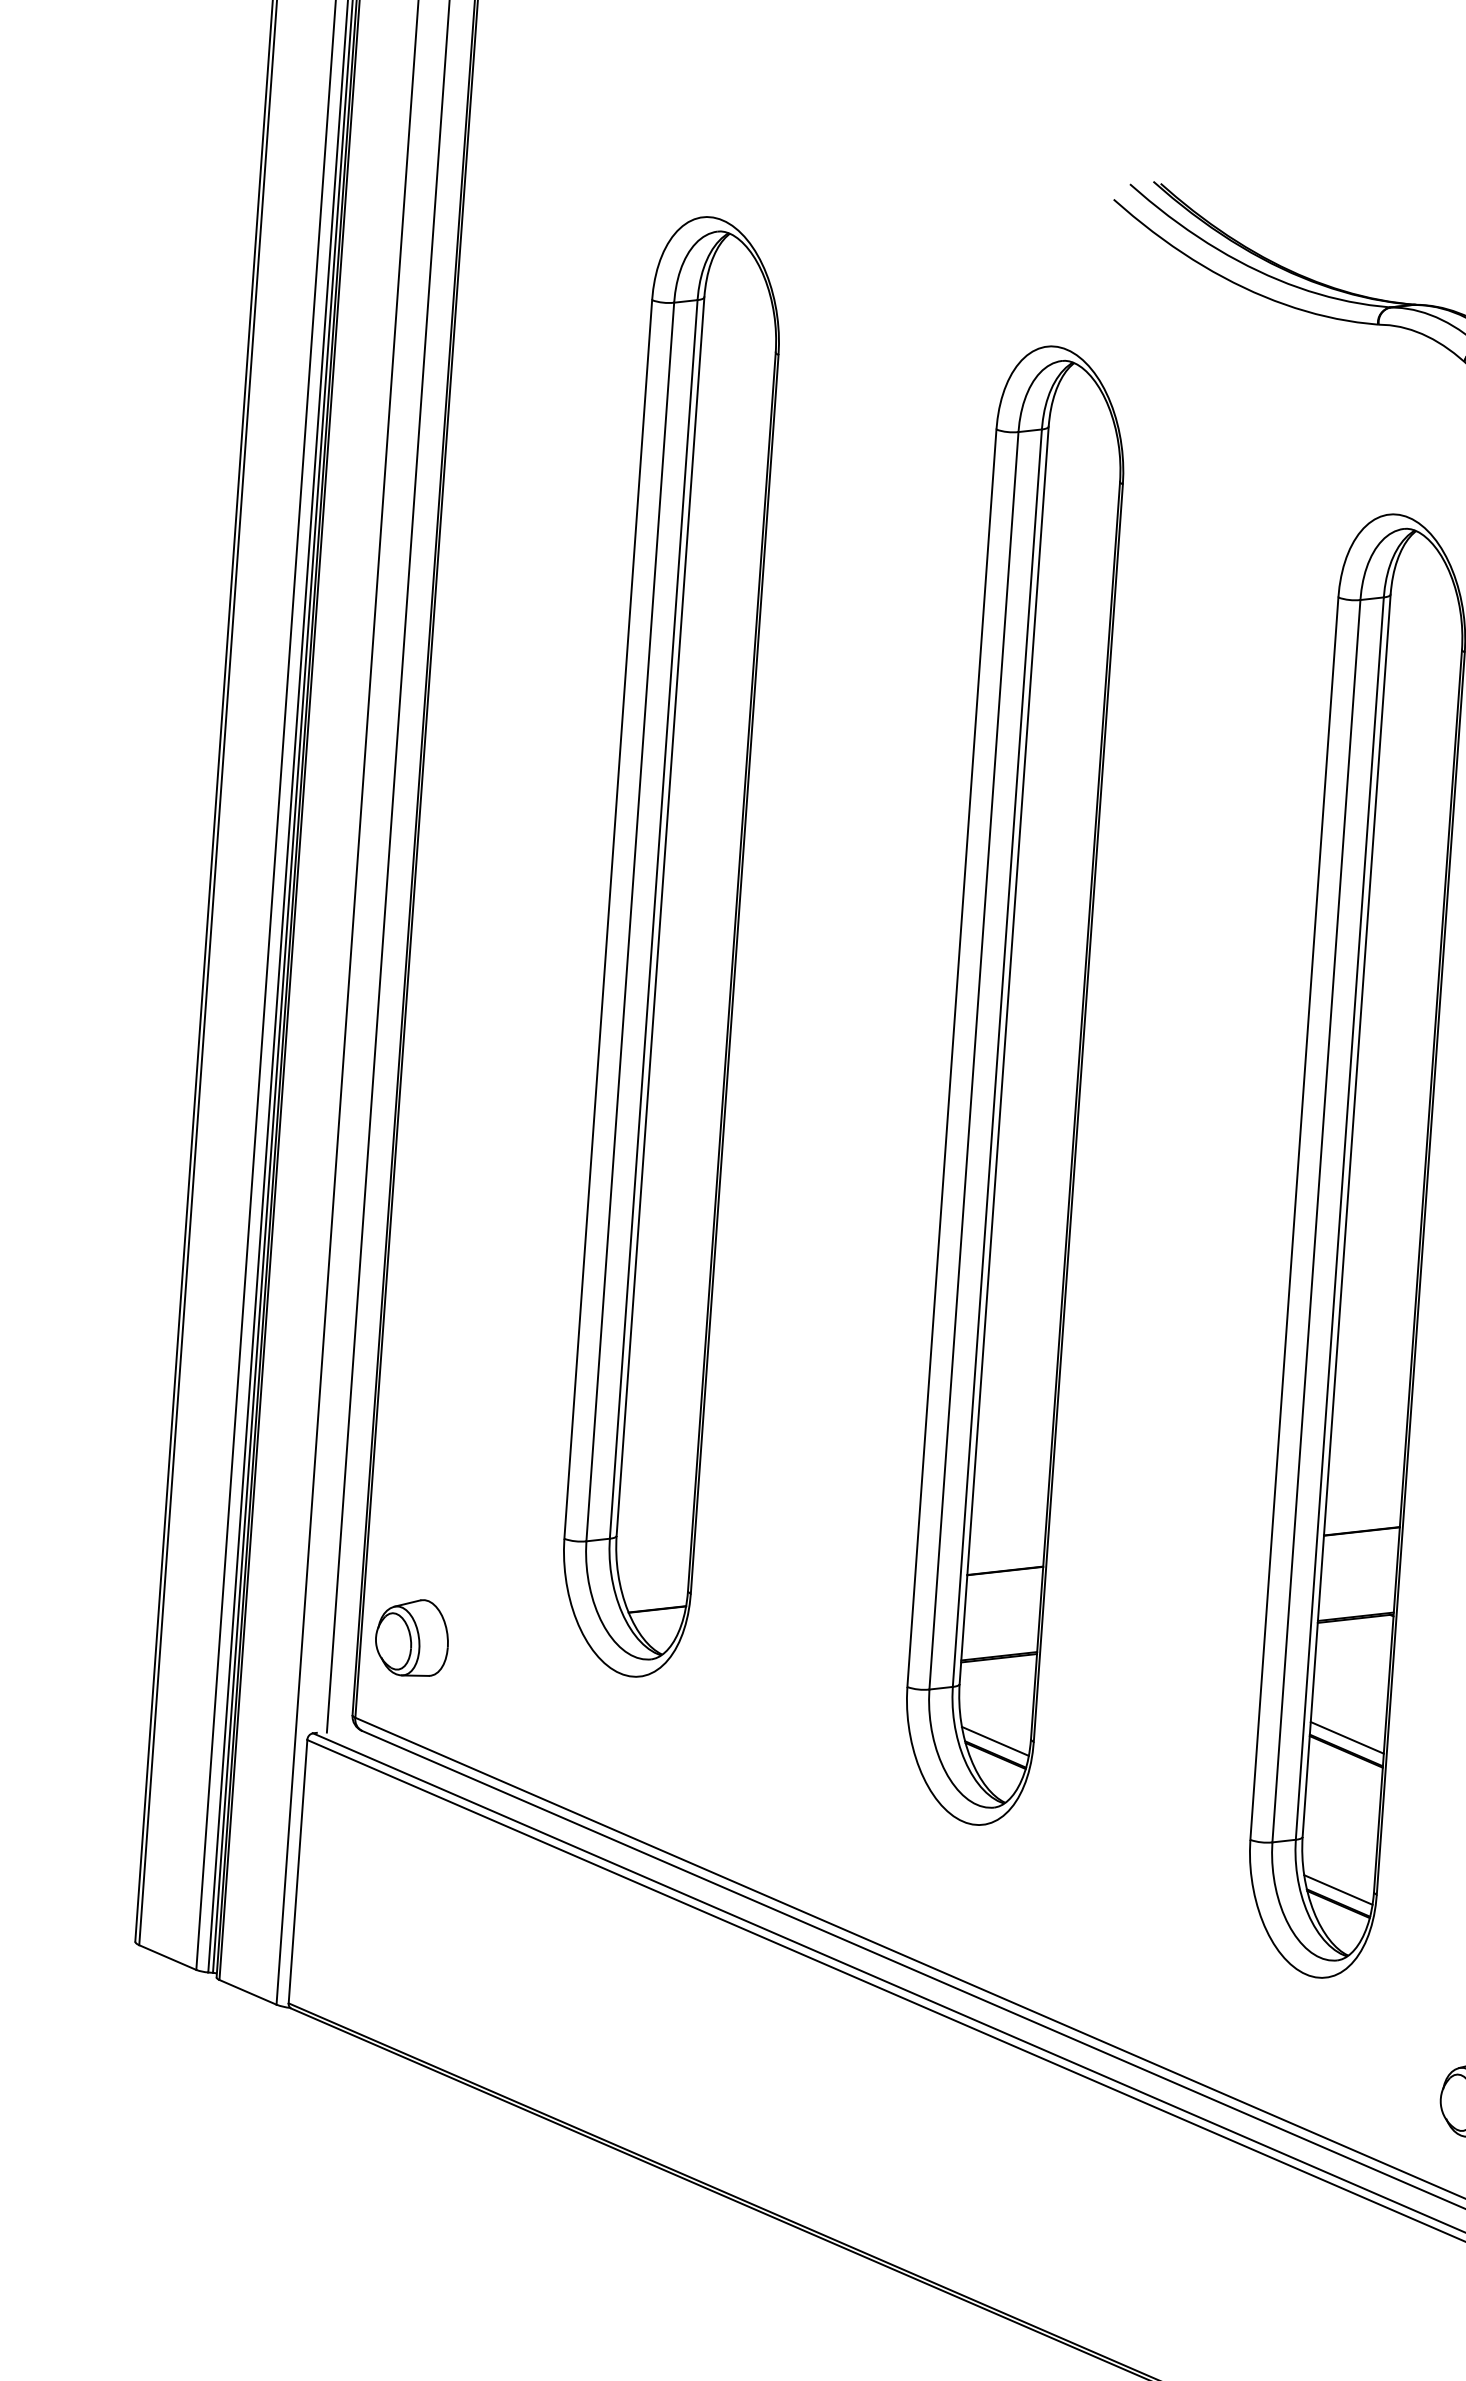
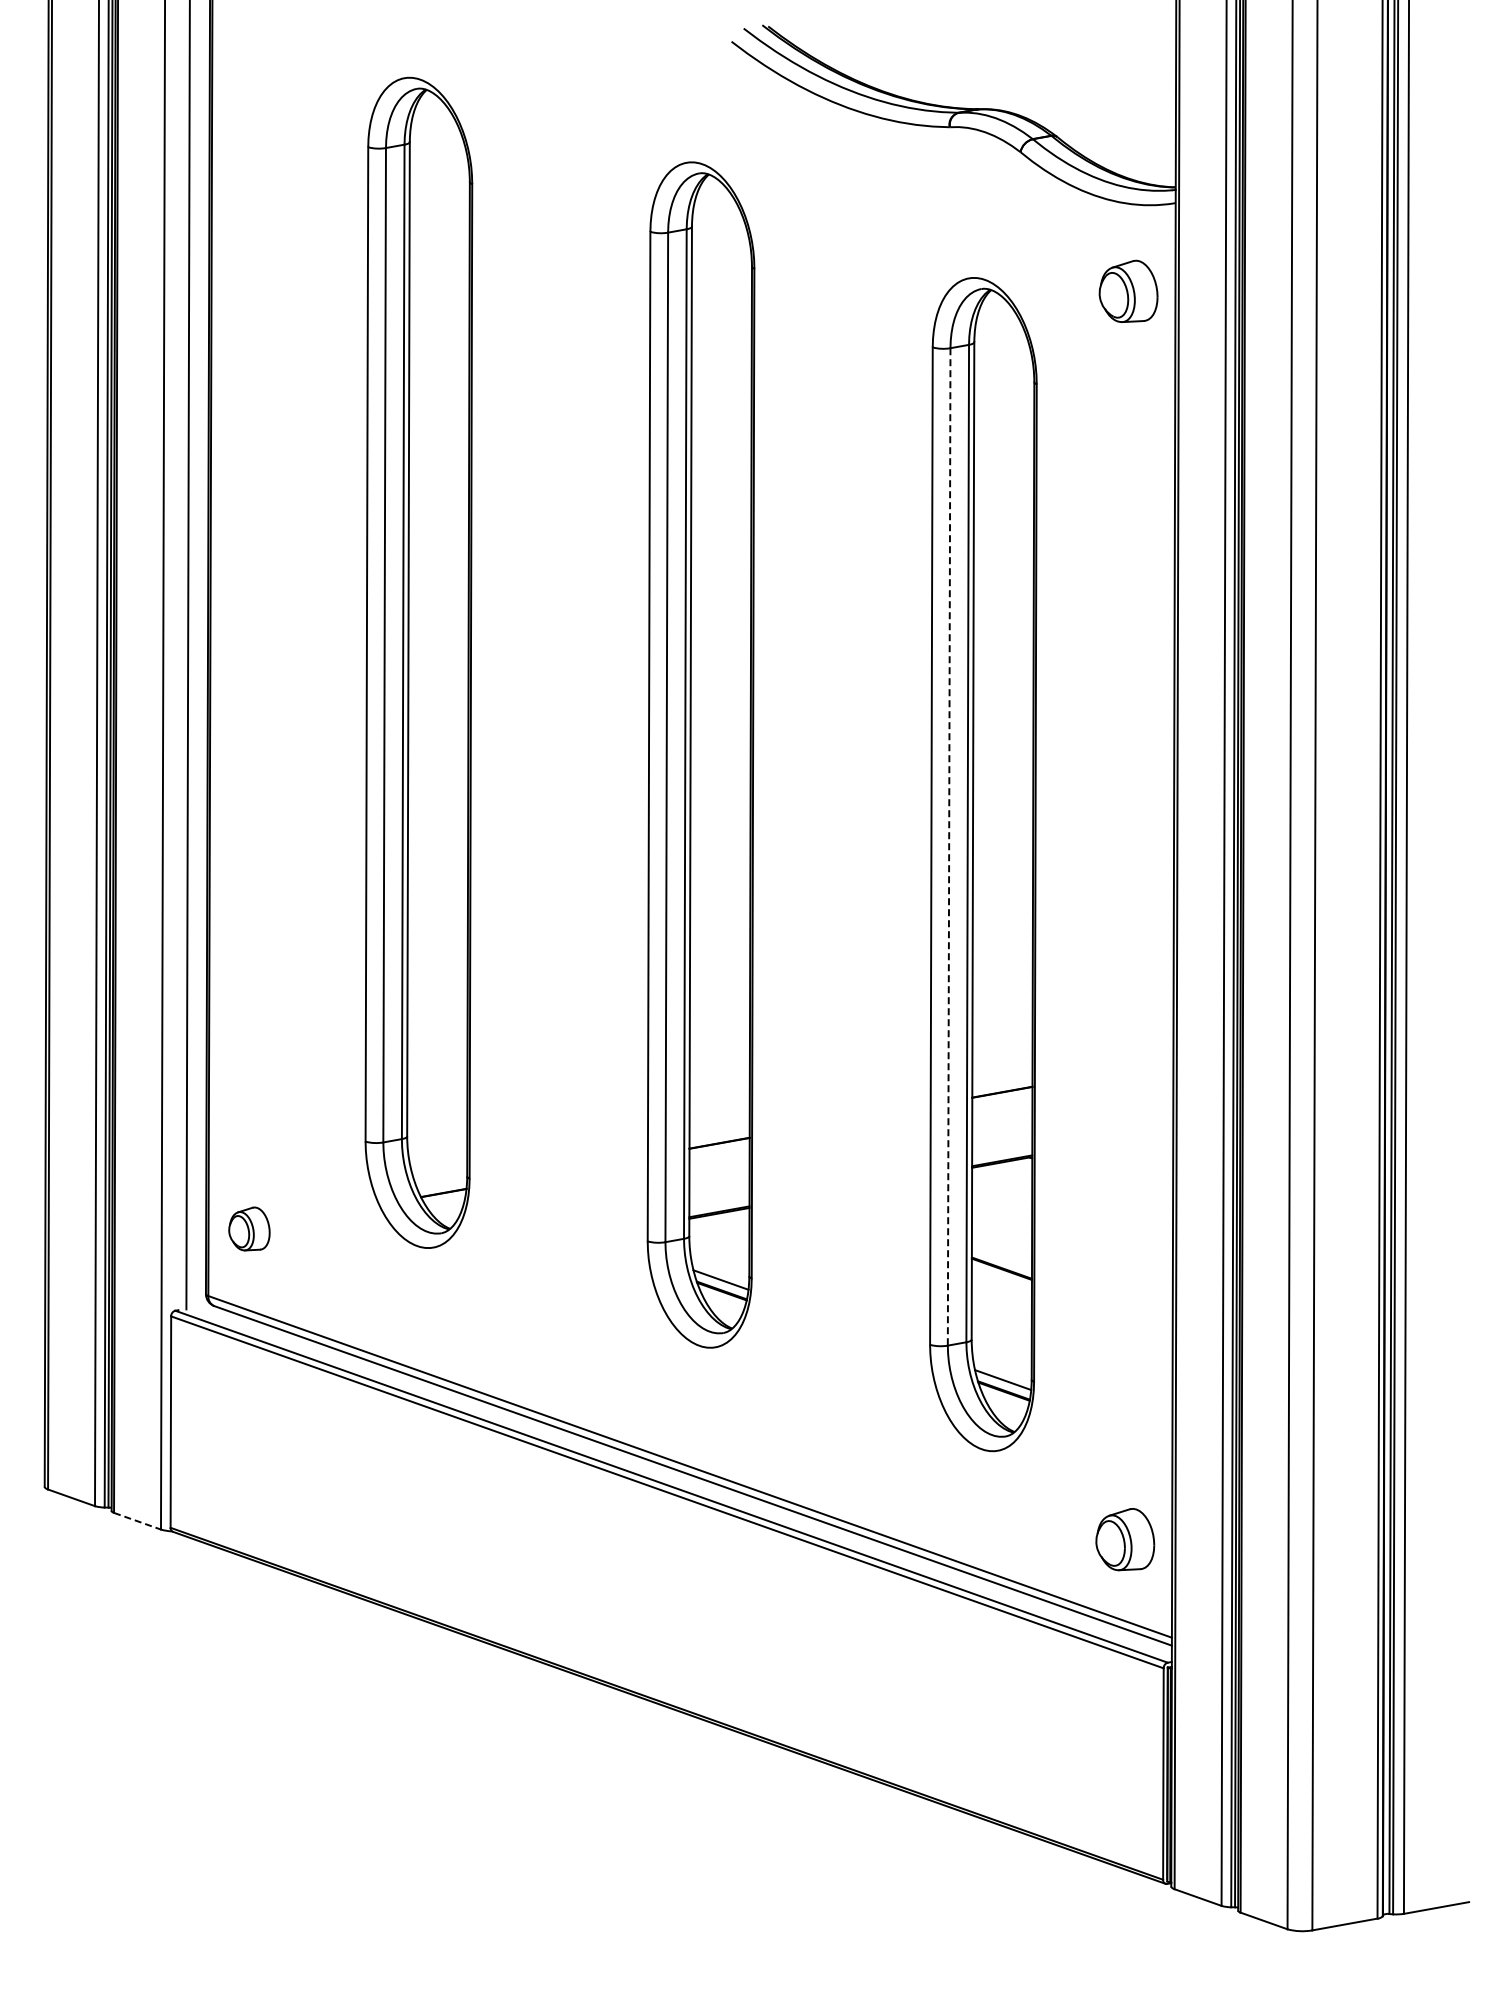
line: (1316, 1220) -> (949, 846), solid -> dashed
part: (412, 1637) -> (249, 1228), size x0.7
line: (1346, 1737) -> (1001, 1257), removed
line: (247, 1992) -> (137, 1521), solid -> dashed

